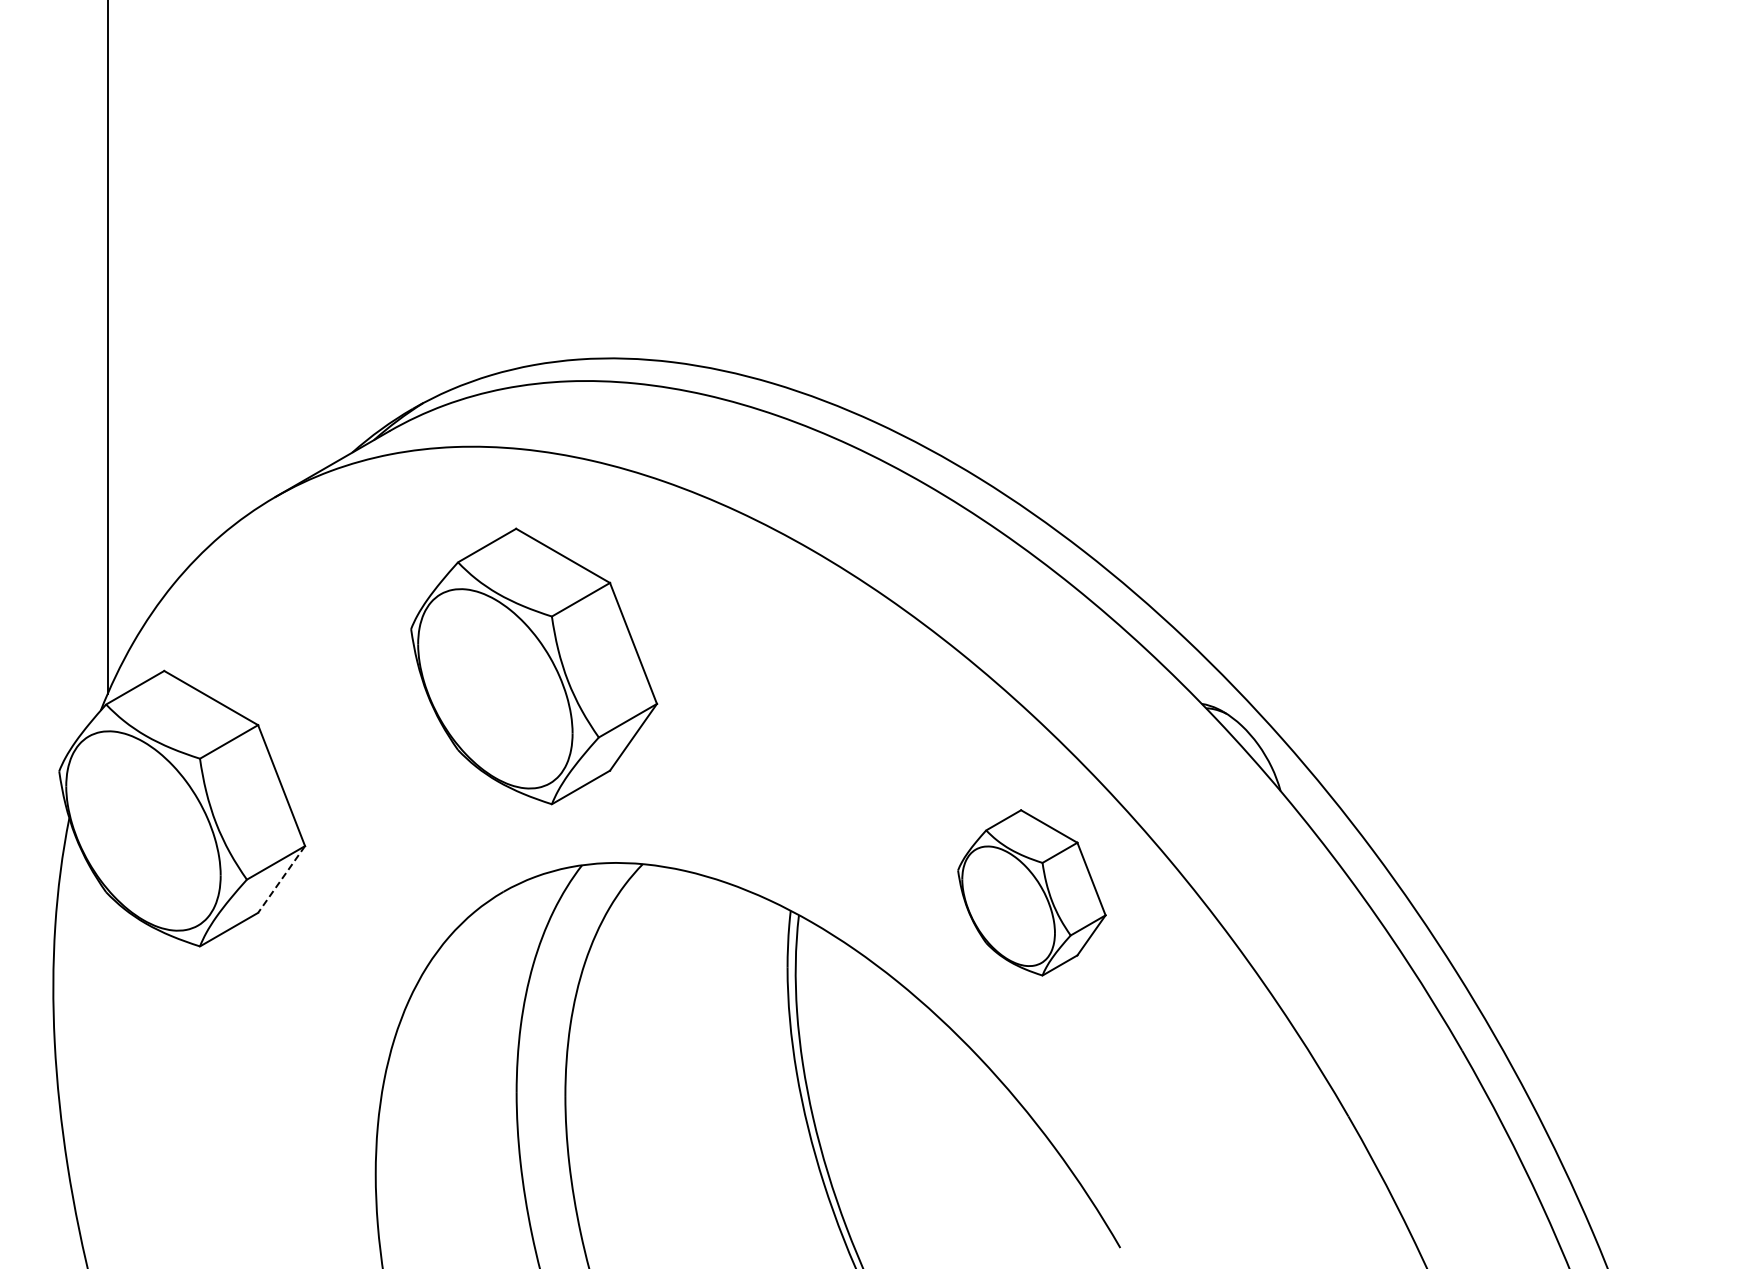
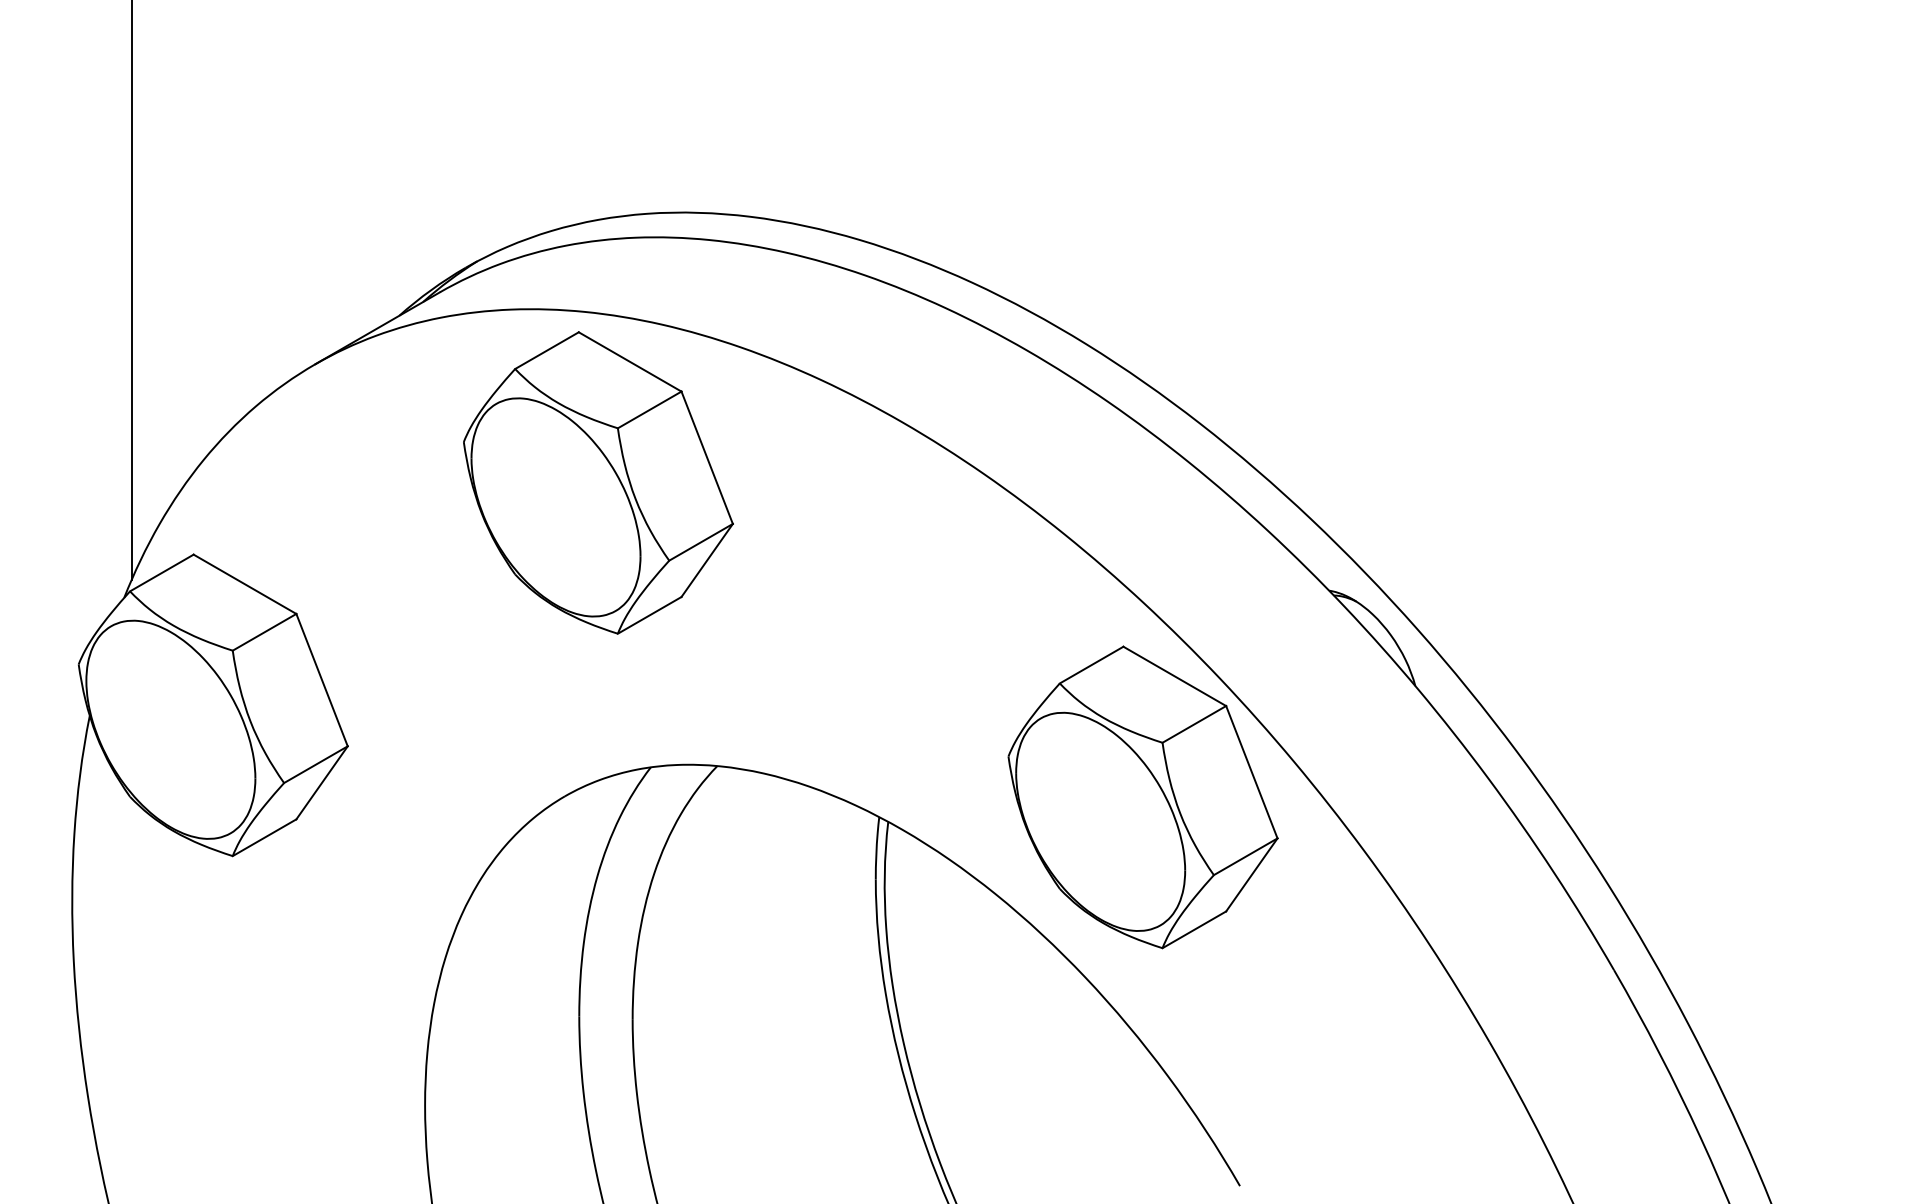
part: (534, 666) -> (598, 482), moved
line: (281, 879) -> (321, 782), dashed -> solid
part: (1031, 892) -> (1142, 797), size x1.67

